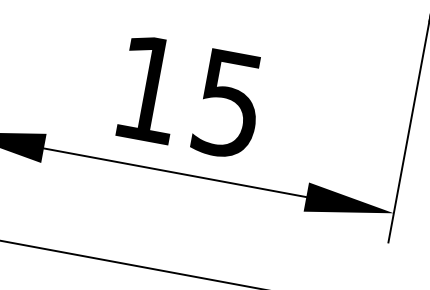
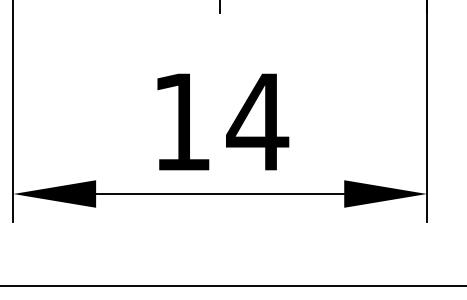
text: (228, 104) -> (257, 122), 15 -> 14

